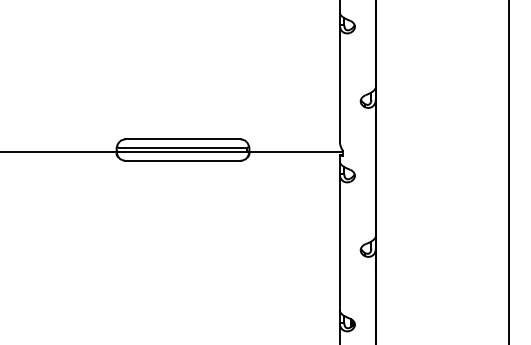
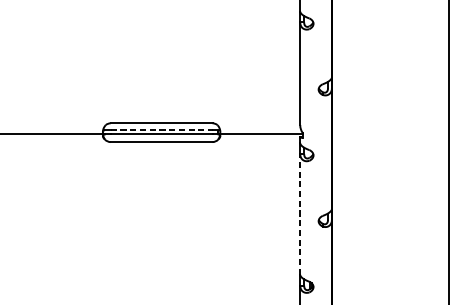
line: (183, 147) -> (162, 130), solid -> dashed
line: (339, 242) -> (299, 214), solid -> dashed

